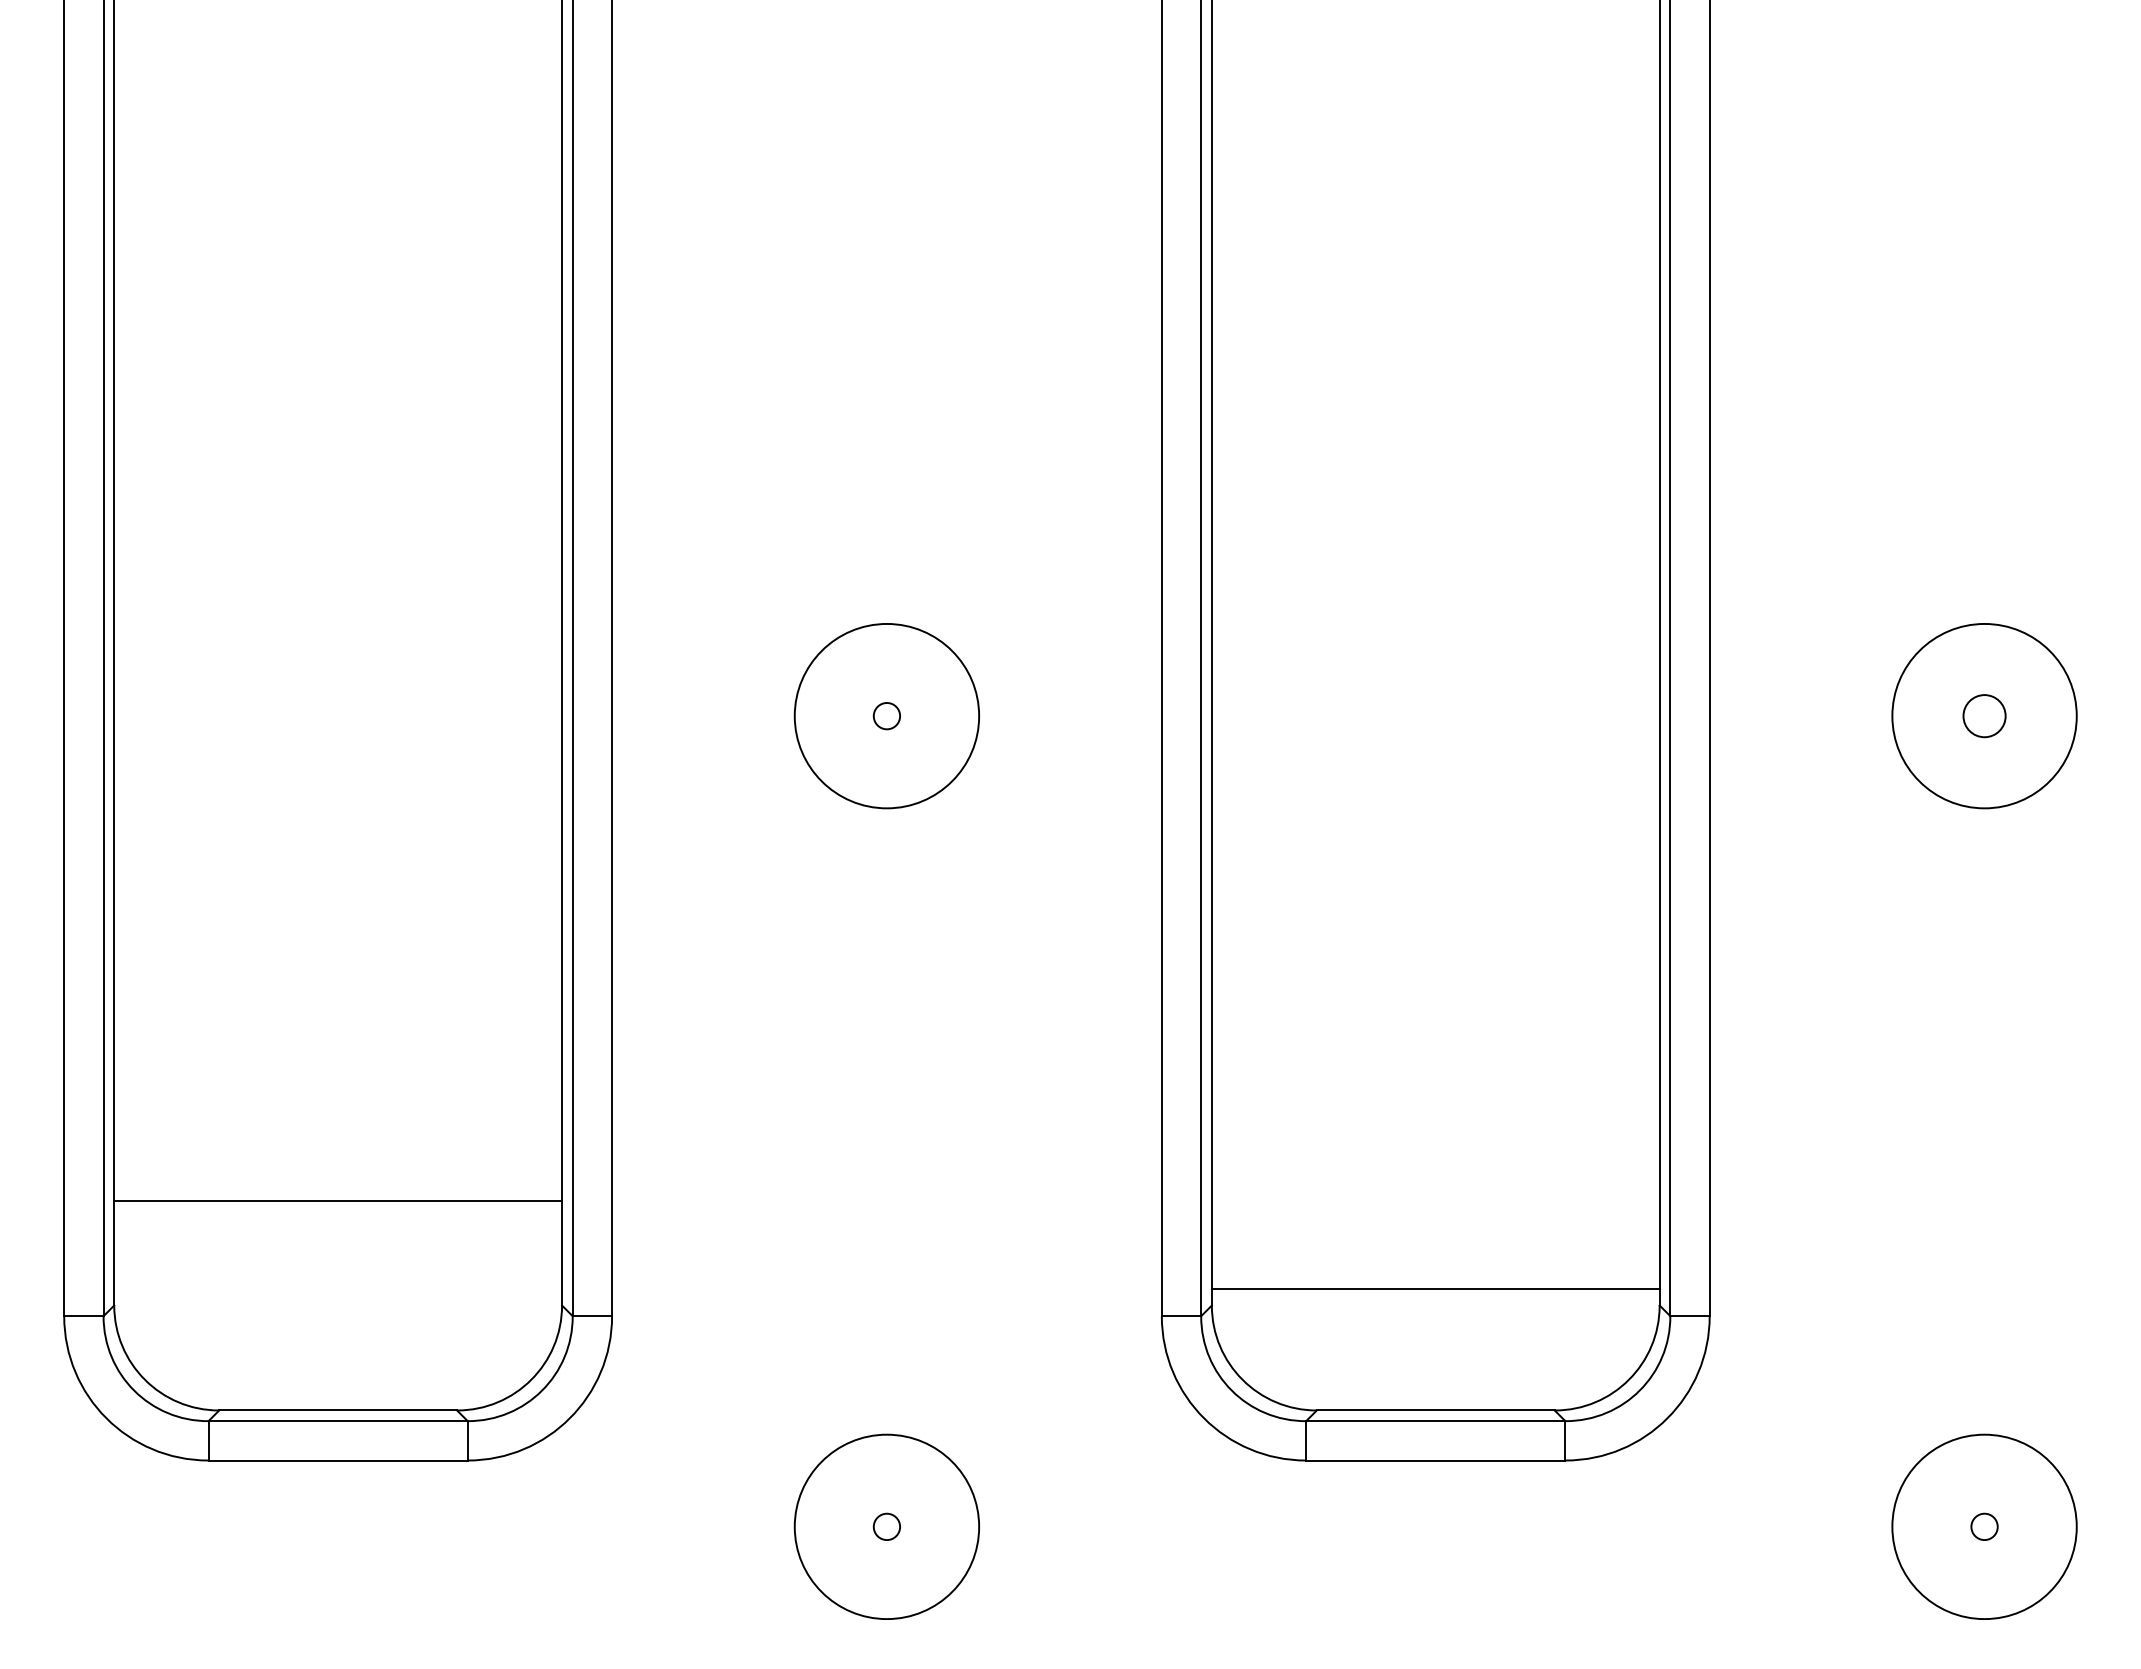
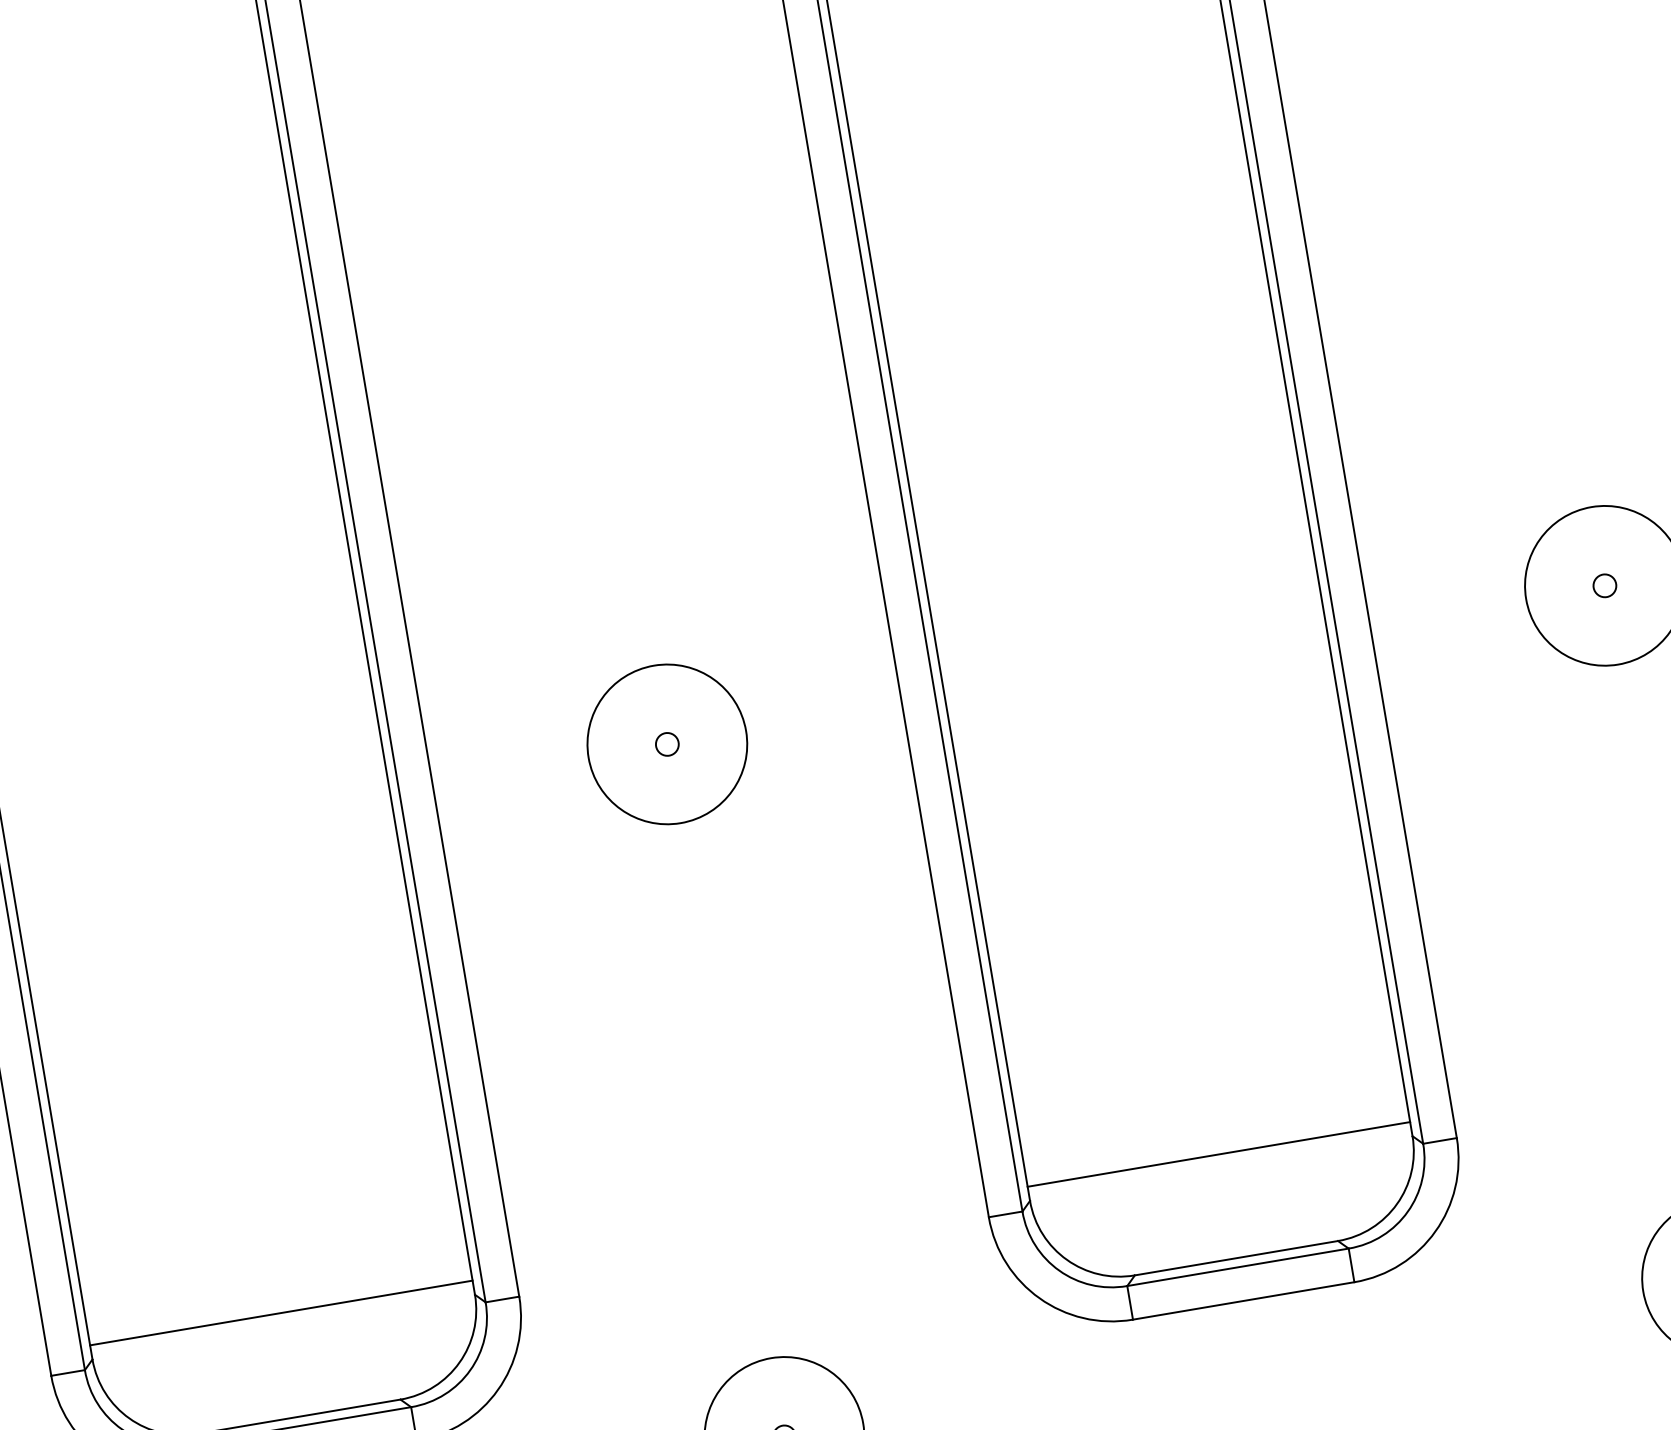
circle: (1984, 716) -> (1604, 586), size x0.62
line: (338, 1201) -> (281, 1313), moved

